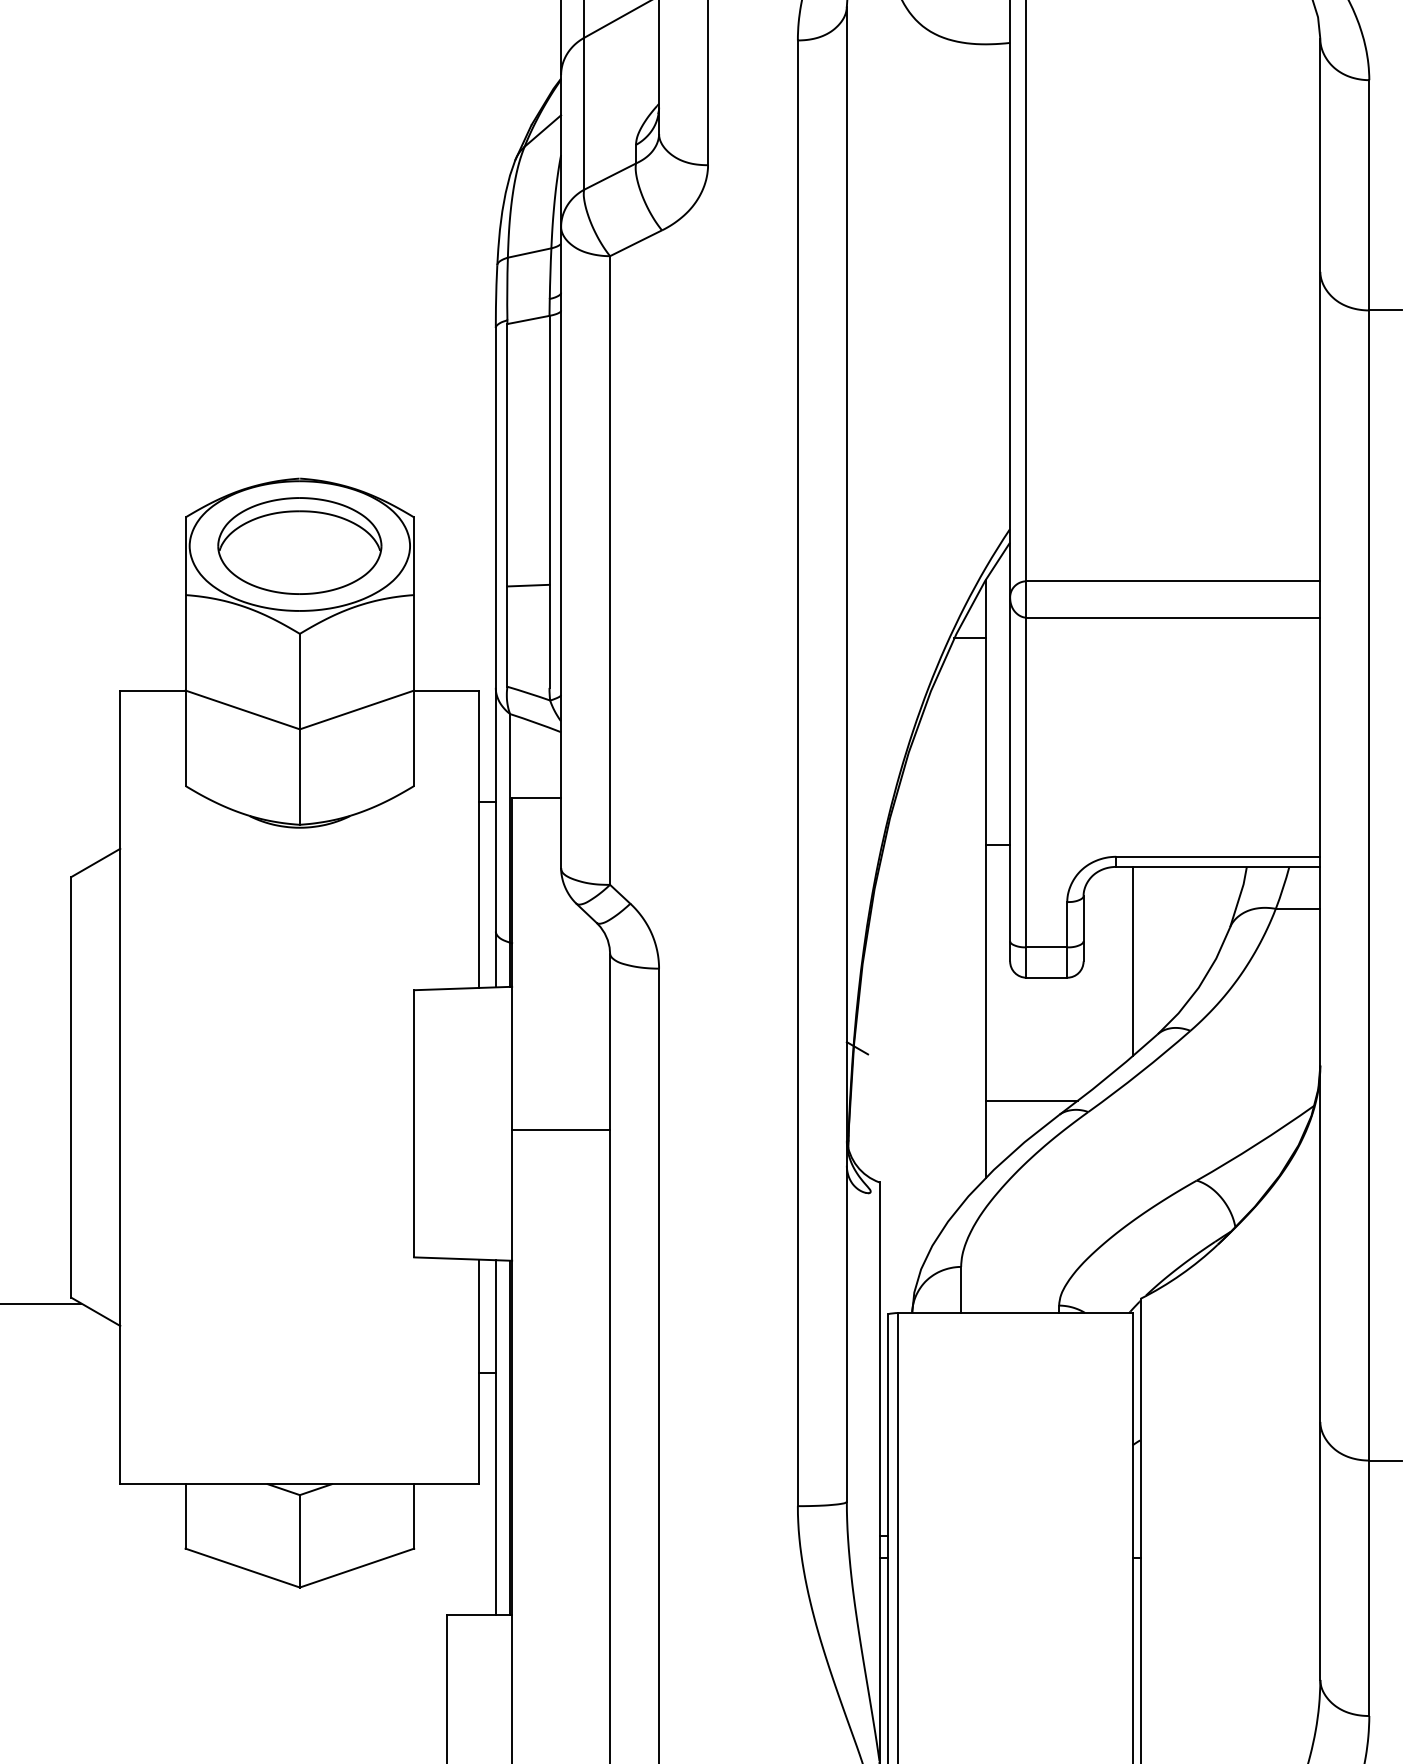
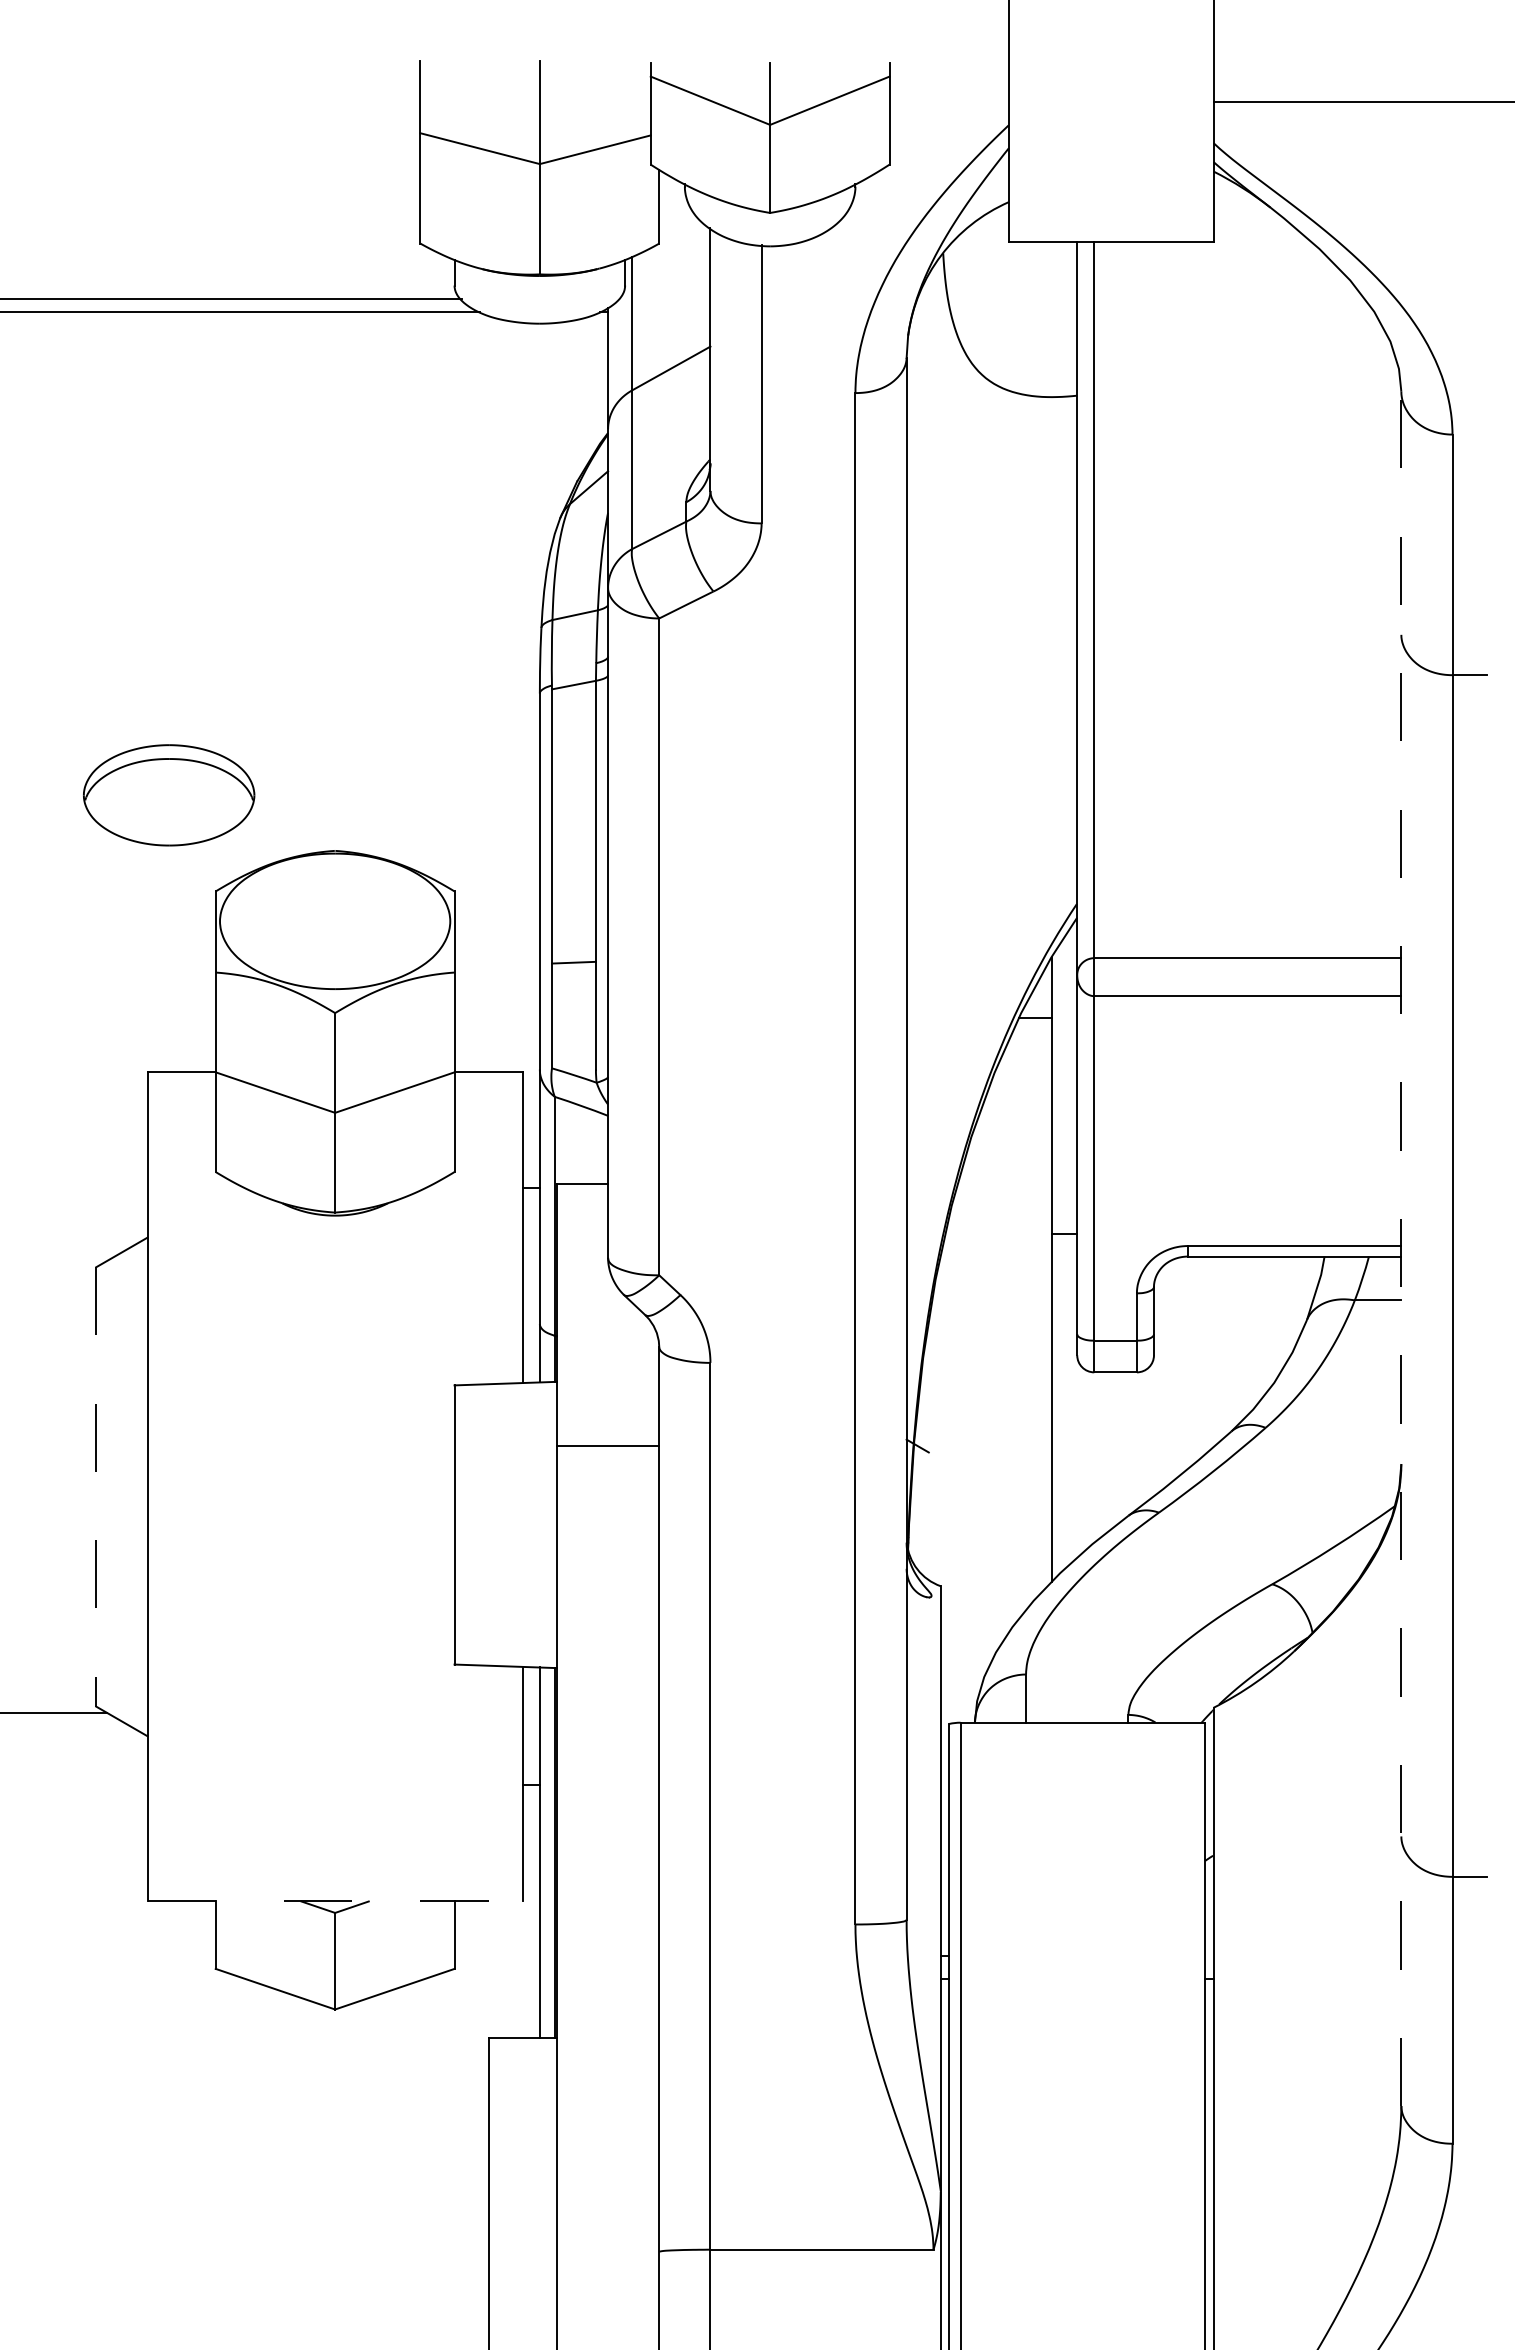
part: (300, 546) -> (169, 795), moved
line: (1320, 859) -> (1401, 1248), solid -> dashed
line: (1132, 961) -> (1205, 1355), removed
line: (71, 1086) -> (96, 1486), solid -> dashed
line: (1031, 1100) -> (1099, 1500), removed
line: (560, 1130) -> (607, 1446), moved
line: (300, 1484) -> (335, 1901), solid -> dashed

